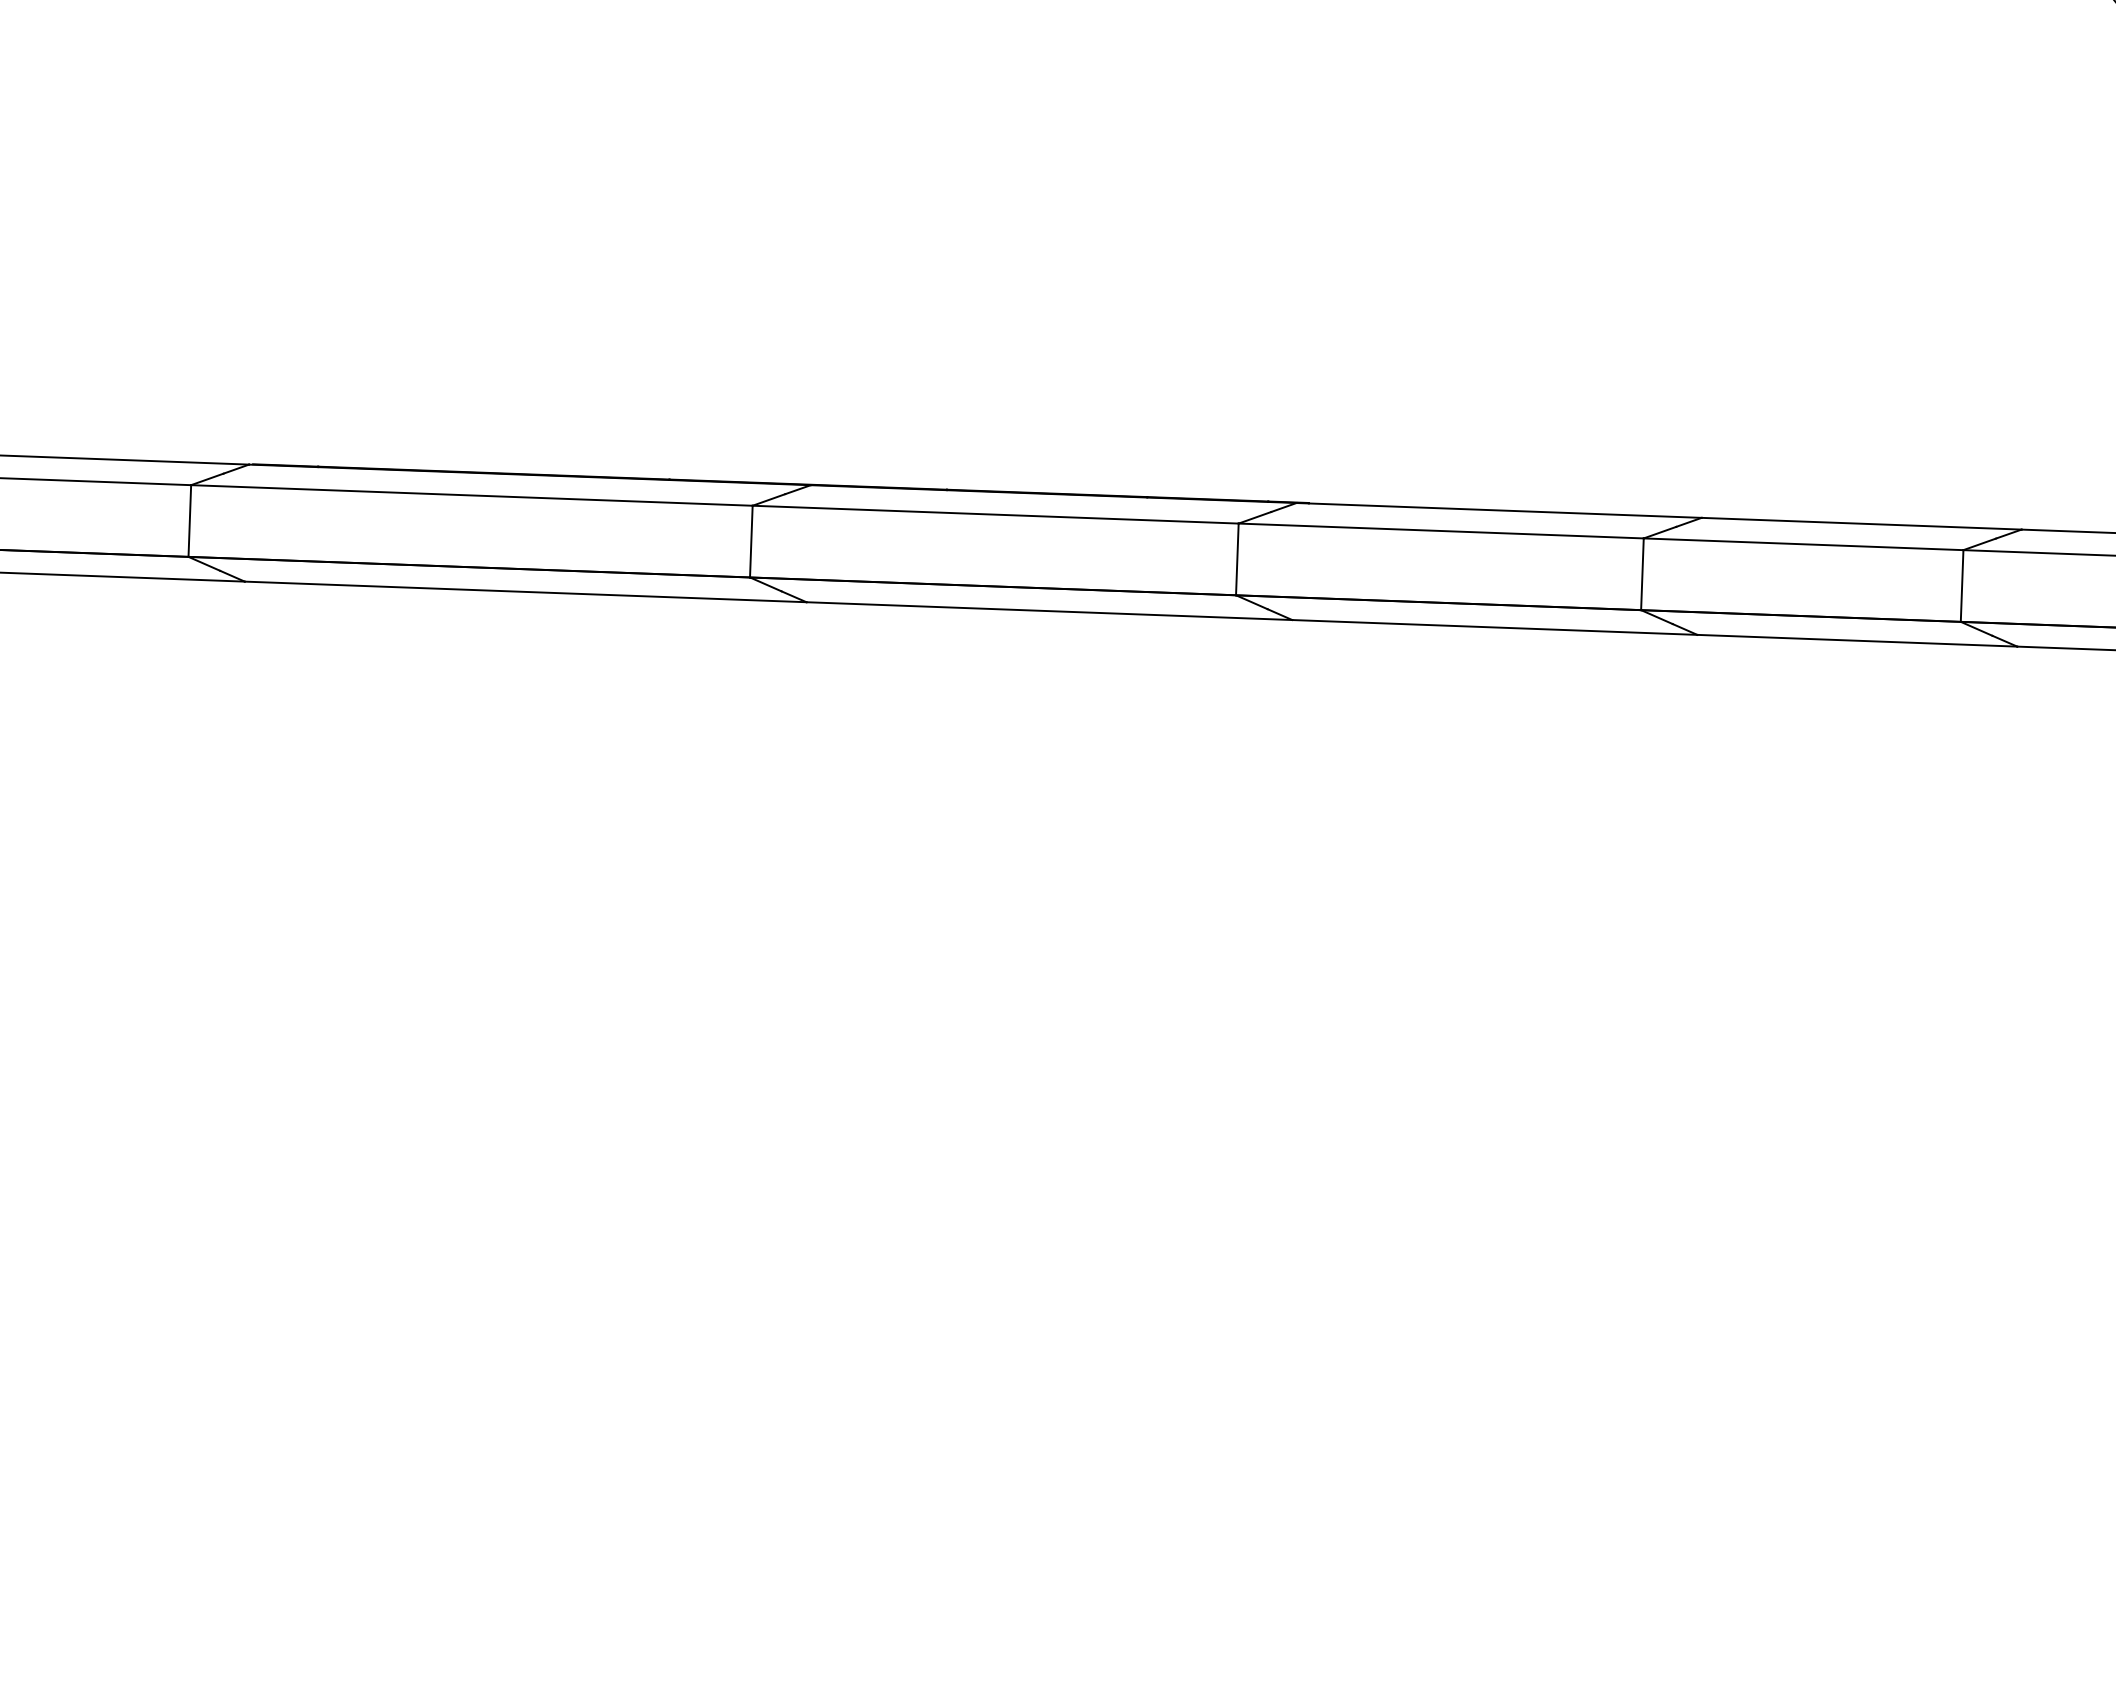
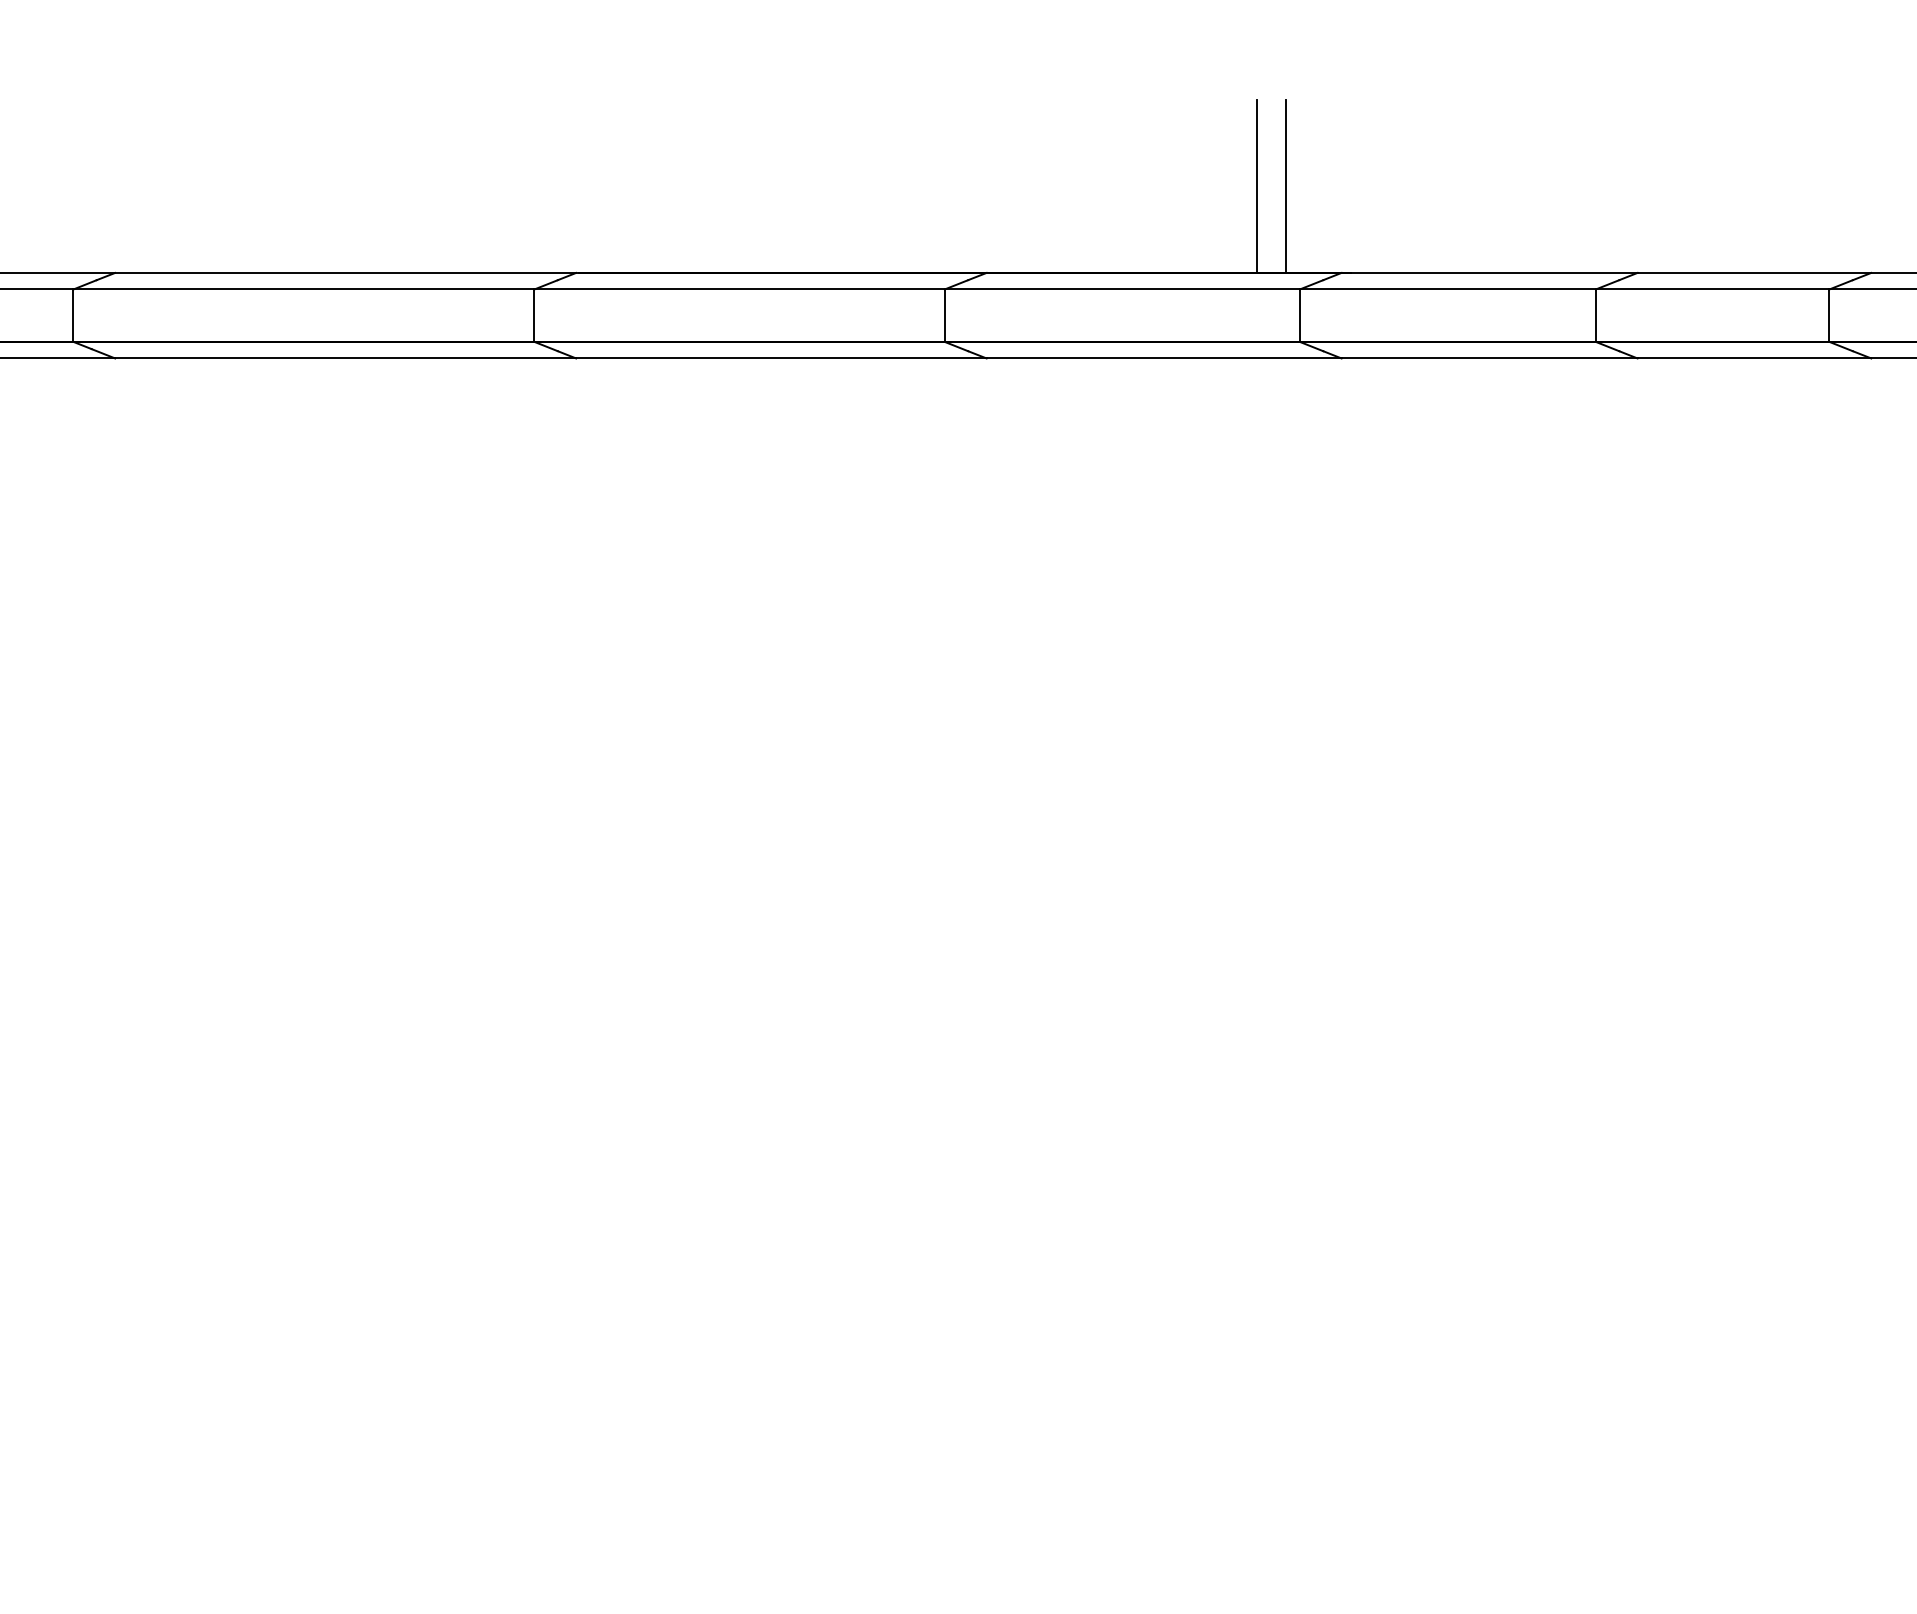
line: (1185, 380) -> (1257, 186), added
line: (1225, 381) -> (1286, 186), added

